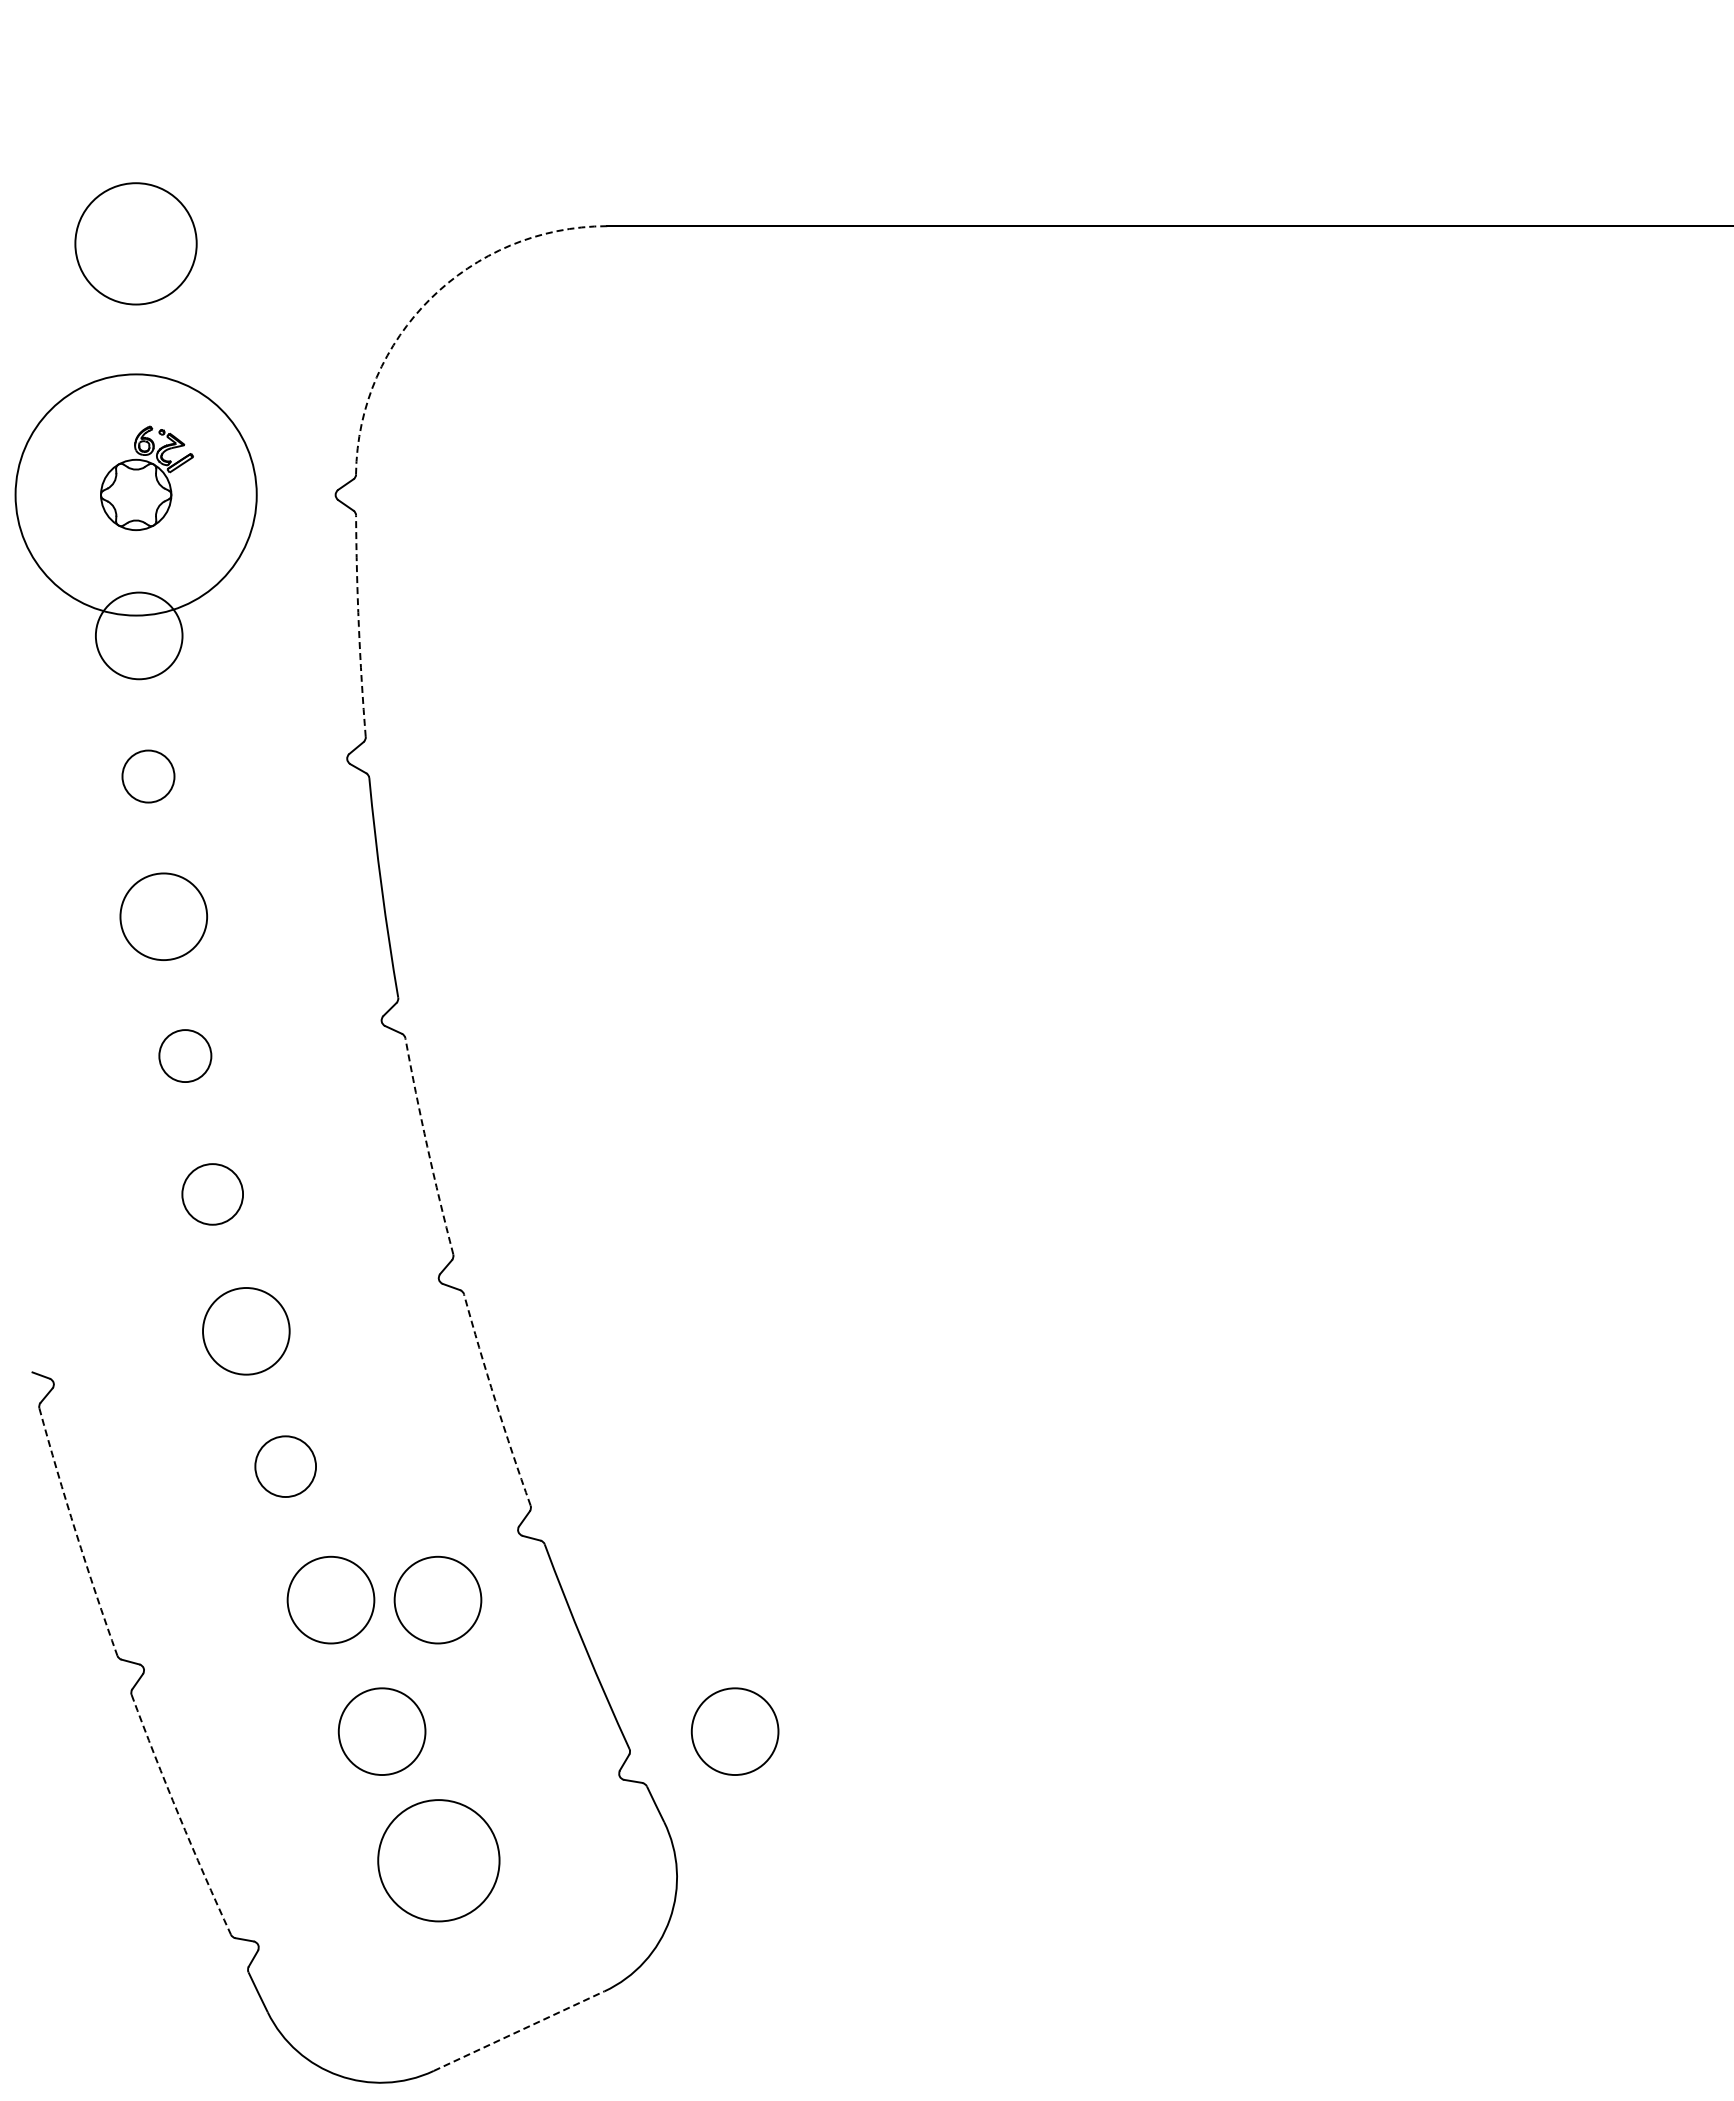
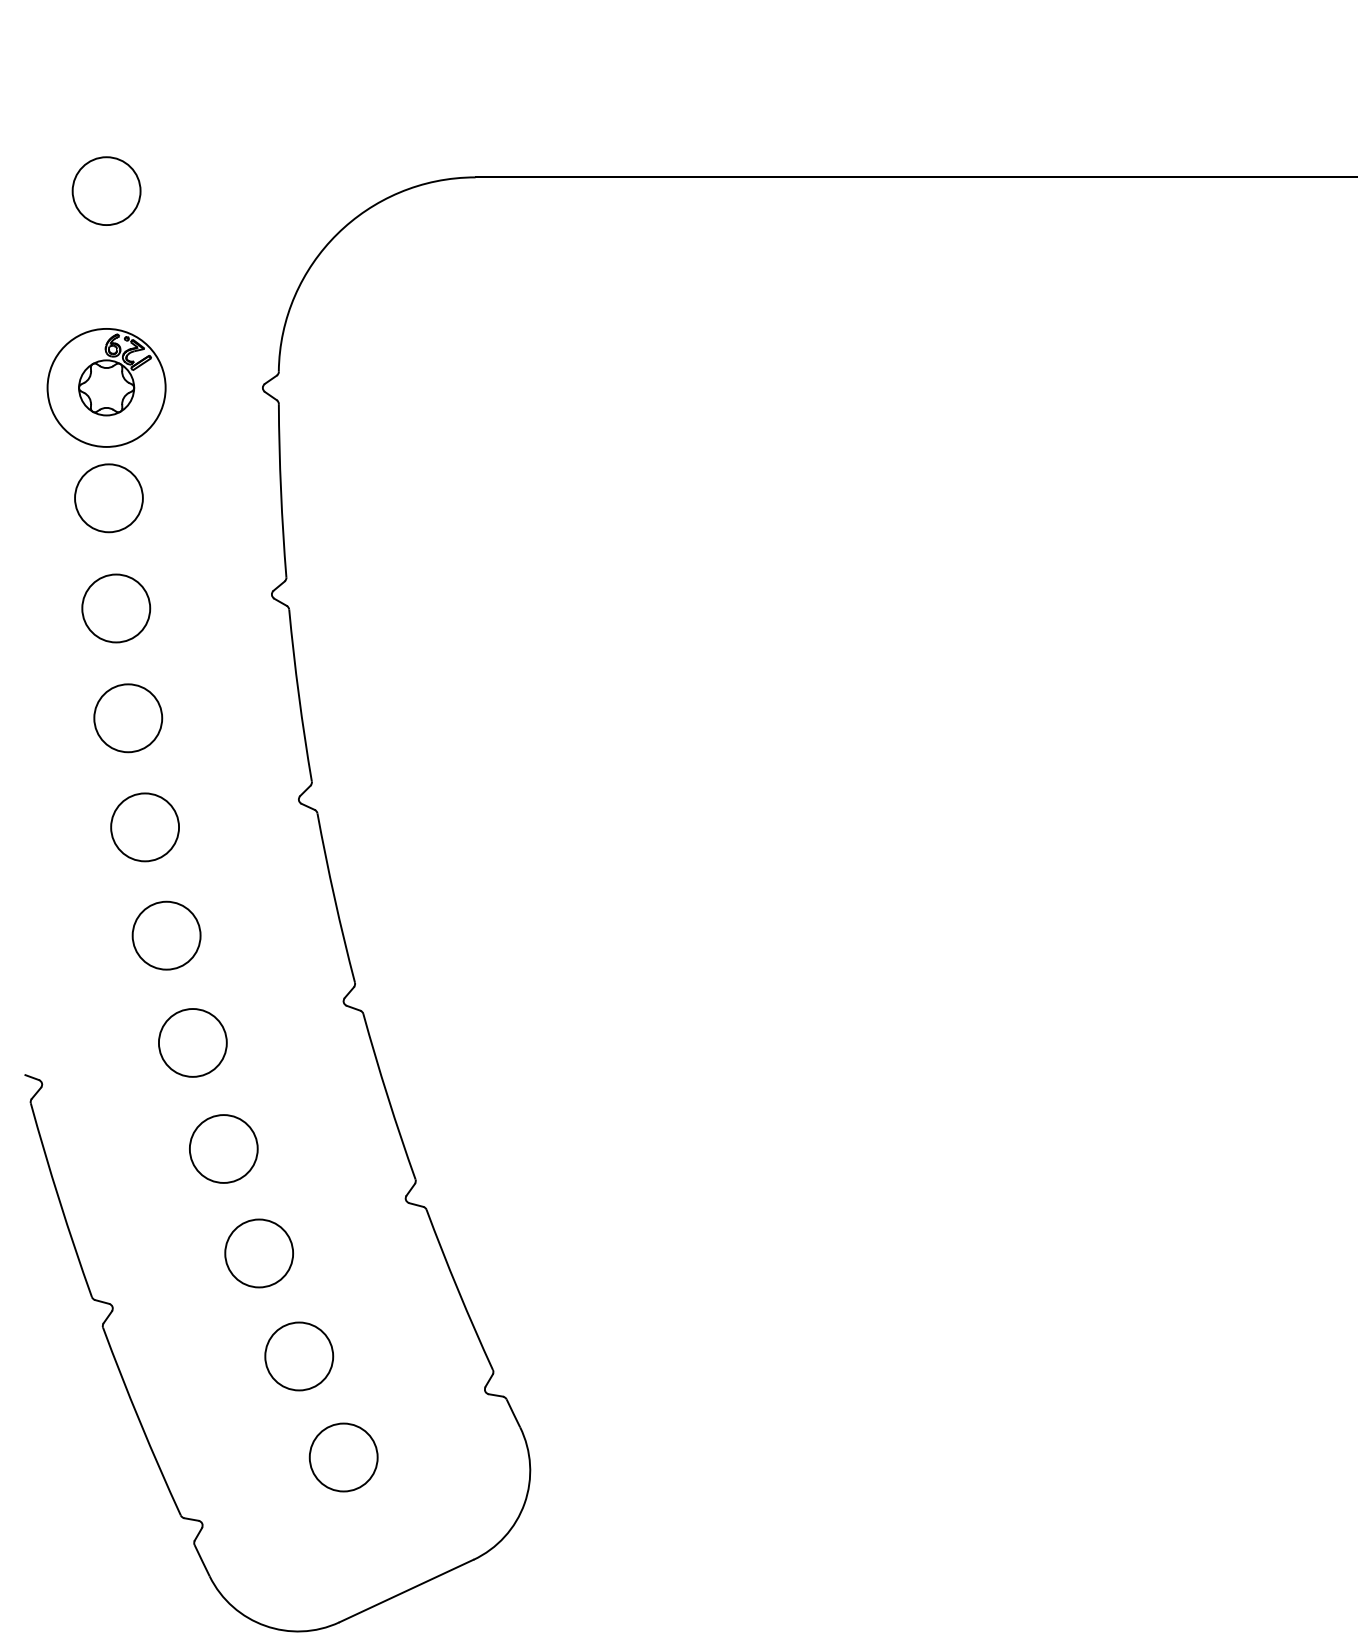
circle: (136, 243) -> (106, 190), size x0.71
arc: (430, 298) -> (337, 234), dashed -> solid
circle: (135, 494) -> (106, 387), size x0.62
arc: (358, 626) -> (280, 490), dashed -> solid
circle: (148, 776) -> (116, 608), size x1.67
circle: (185, 1055) -> (145, 826), size x1.67
arc: (427, 1146) -> (334, 898), dashed -> solid
circle: (212, 1194) -> (166, 935), size x1.43
arc: (495, 1400) -> (388, 1097), dashed -> solid
circle: (285, 1466) -> (223, 1148), size x1.43
arc: (76, 1532) -> (59, 1200), dashed -> solid
circle: (437, 1599) -> (342, 1252), removed
circle: (734, 1731) -> (575, 1356), removed
arc: (179, 1815) -> (140, 1422), dashed -> solid
circle: (438, 1860) -> (343, 1457), size x0.71
line: (519, 2030) -> (406, 1590), dashed -> solid

